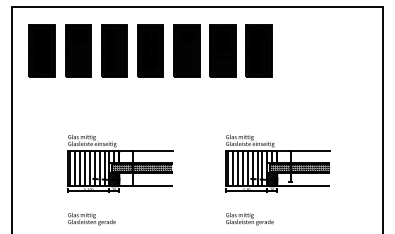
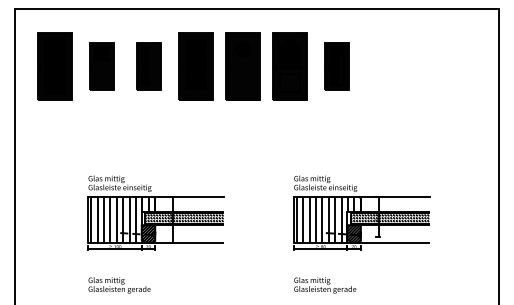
part: (78, 50) -> (101, 66), size x0.7
part: (114, 50) -> (148, 66), size x0.7
part: (258, 50) -> (336, 66), size x0.7

